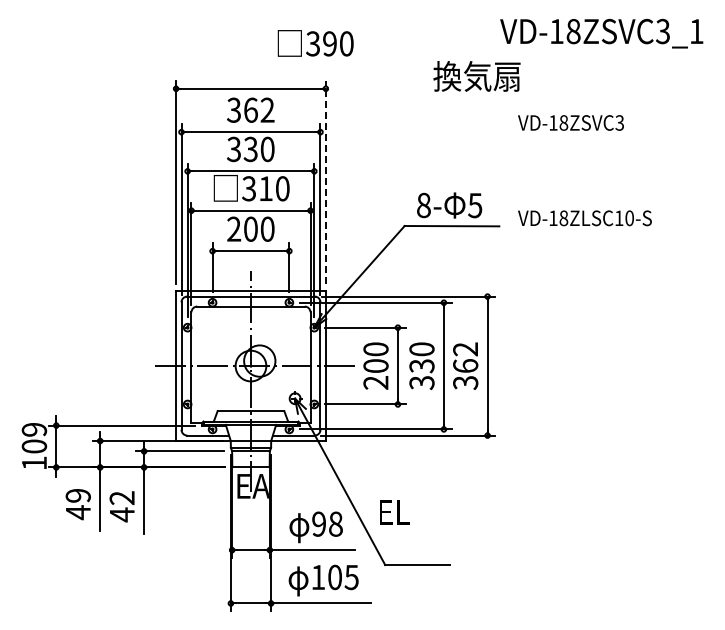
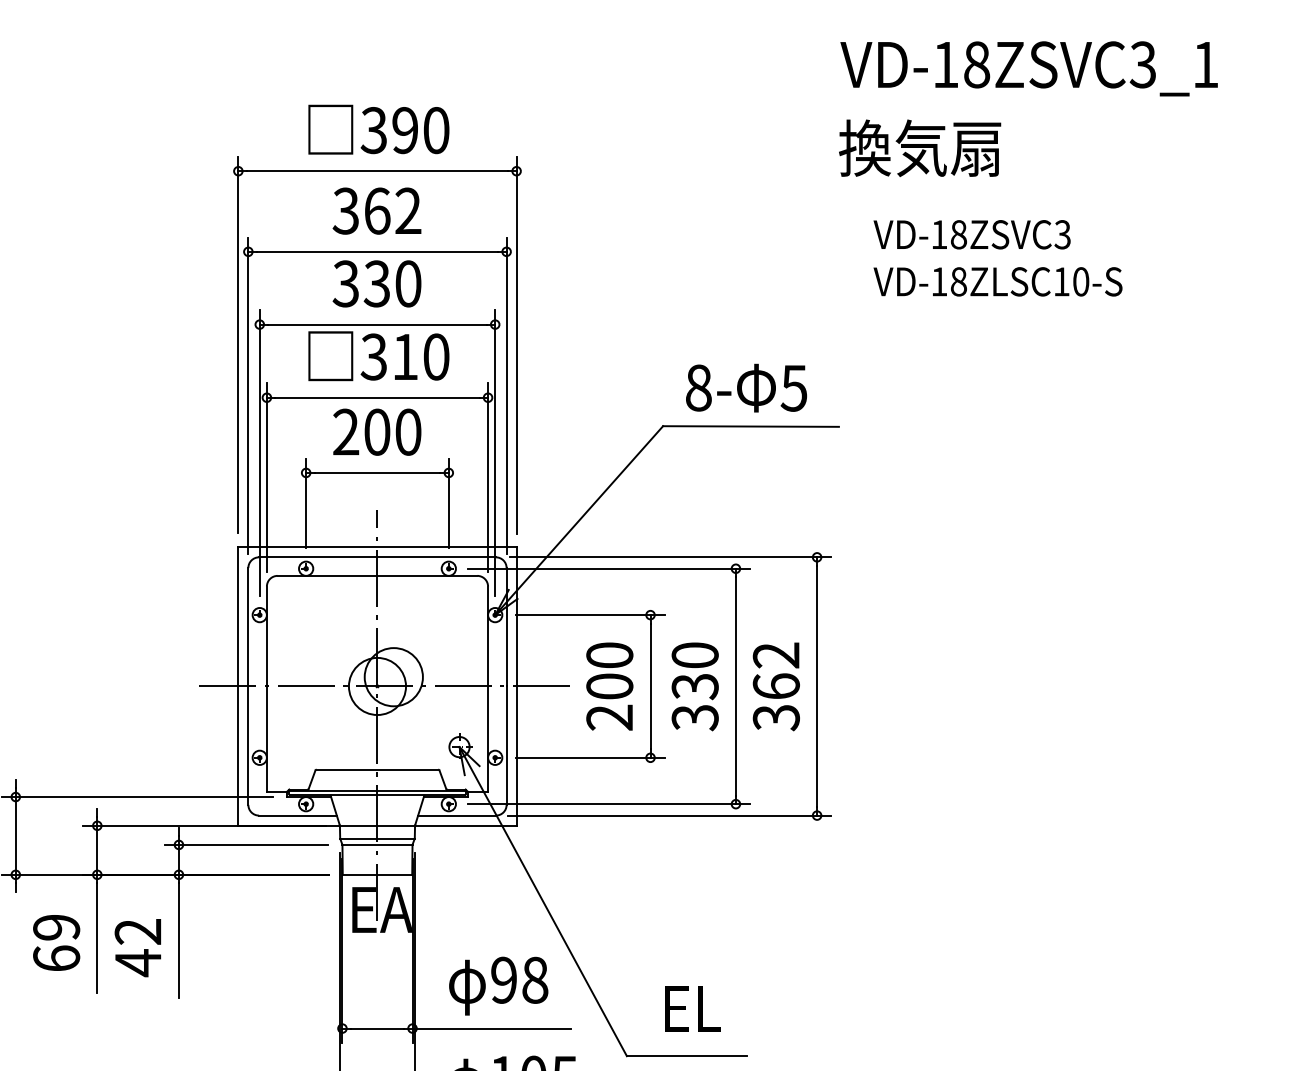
text: (315, 43) -> (378, 129), moved
text: (476, 76) -> (919, 148), moved
line: (325, 182) -> (515, 345), dashed -> solid
text: (584, 218) -> (997, 282), moved
text: (77, 512) -> (55, 958), 49 -> 69
text: (394, 512) -> (692, 1008), moved

